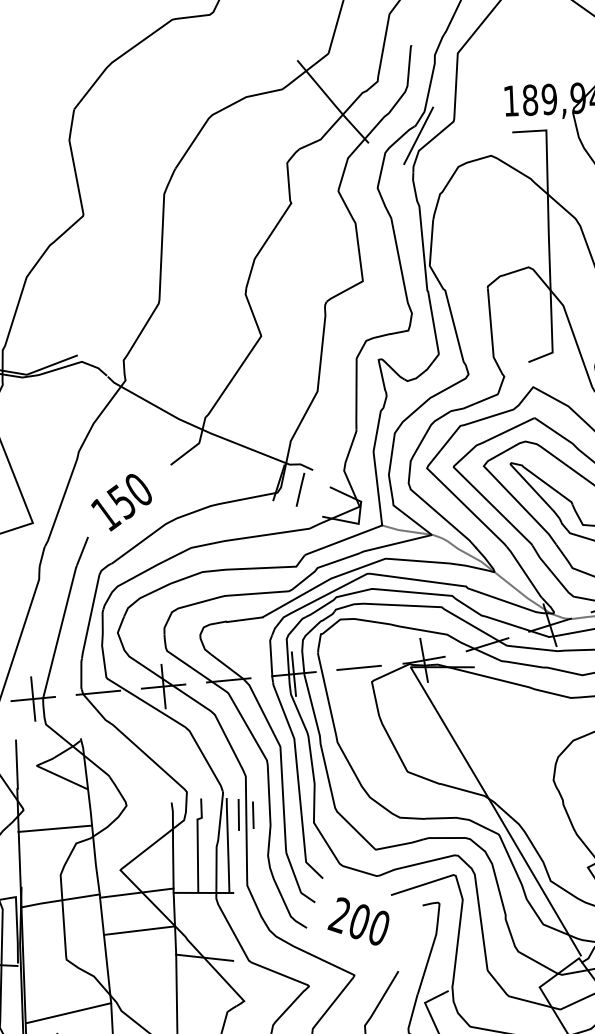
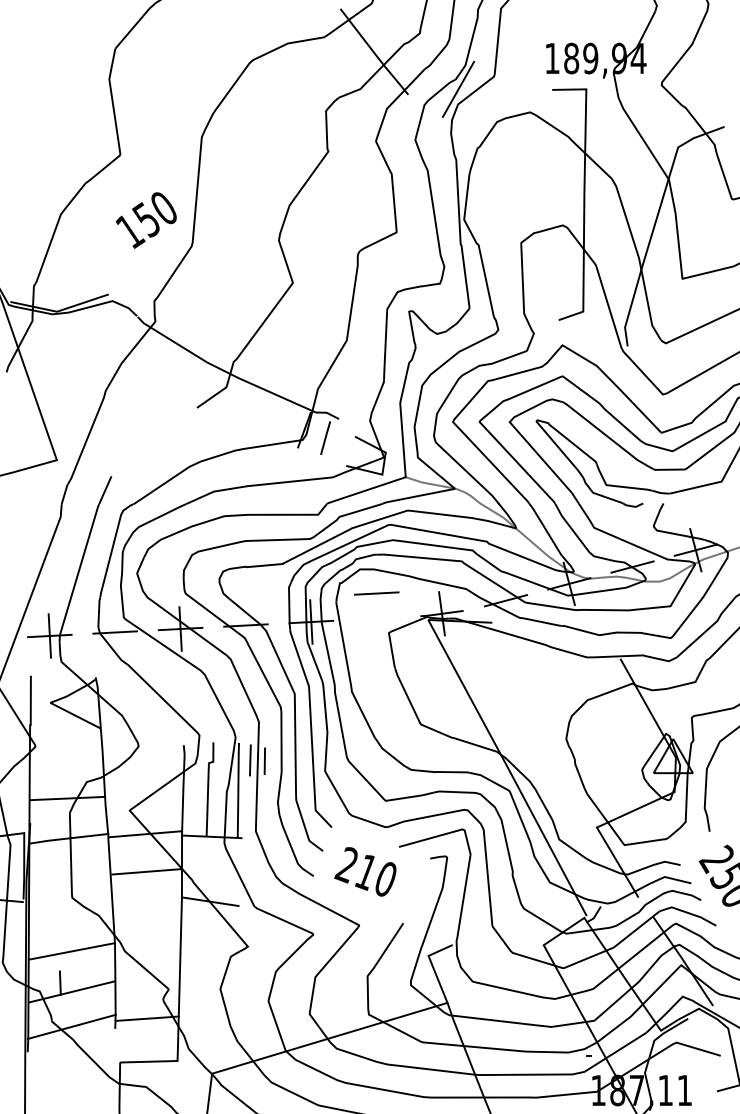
text: (120, 502) -> (145, 220), moved
line: (358, 667) -> (376, 593), moved
line: (55, 828) -> (67, 798), moved
text: (359, 922) -> (366, 872), 200 -> 210

